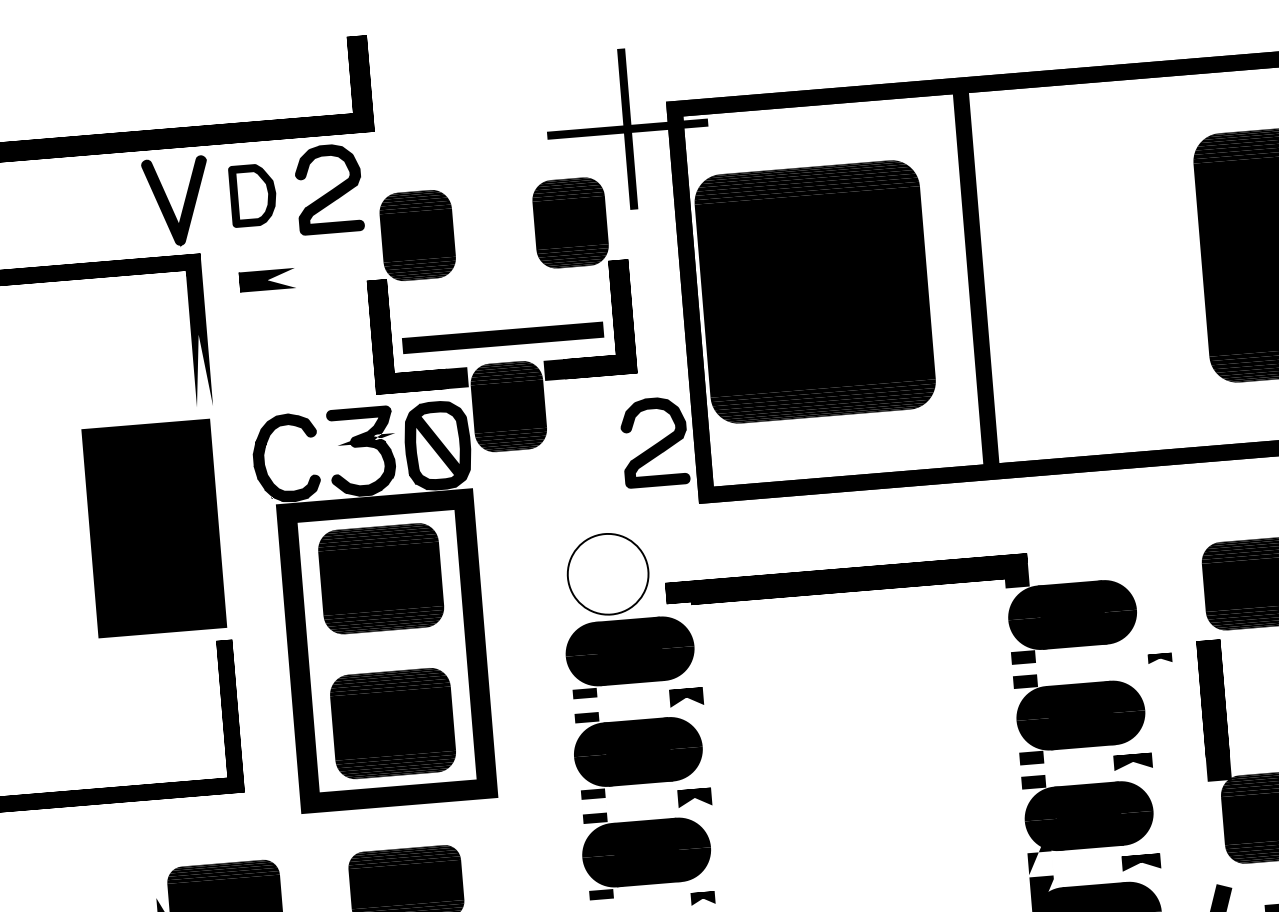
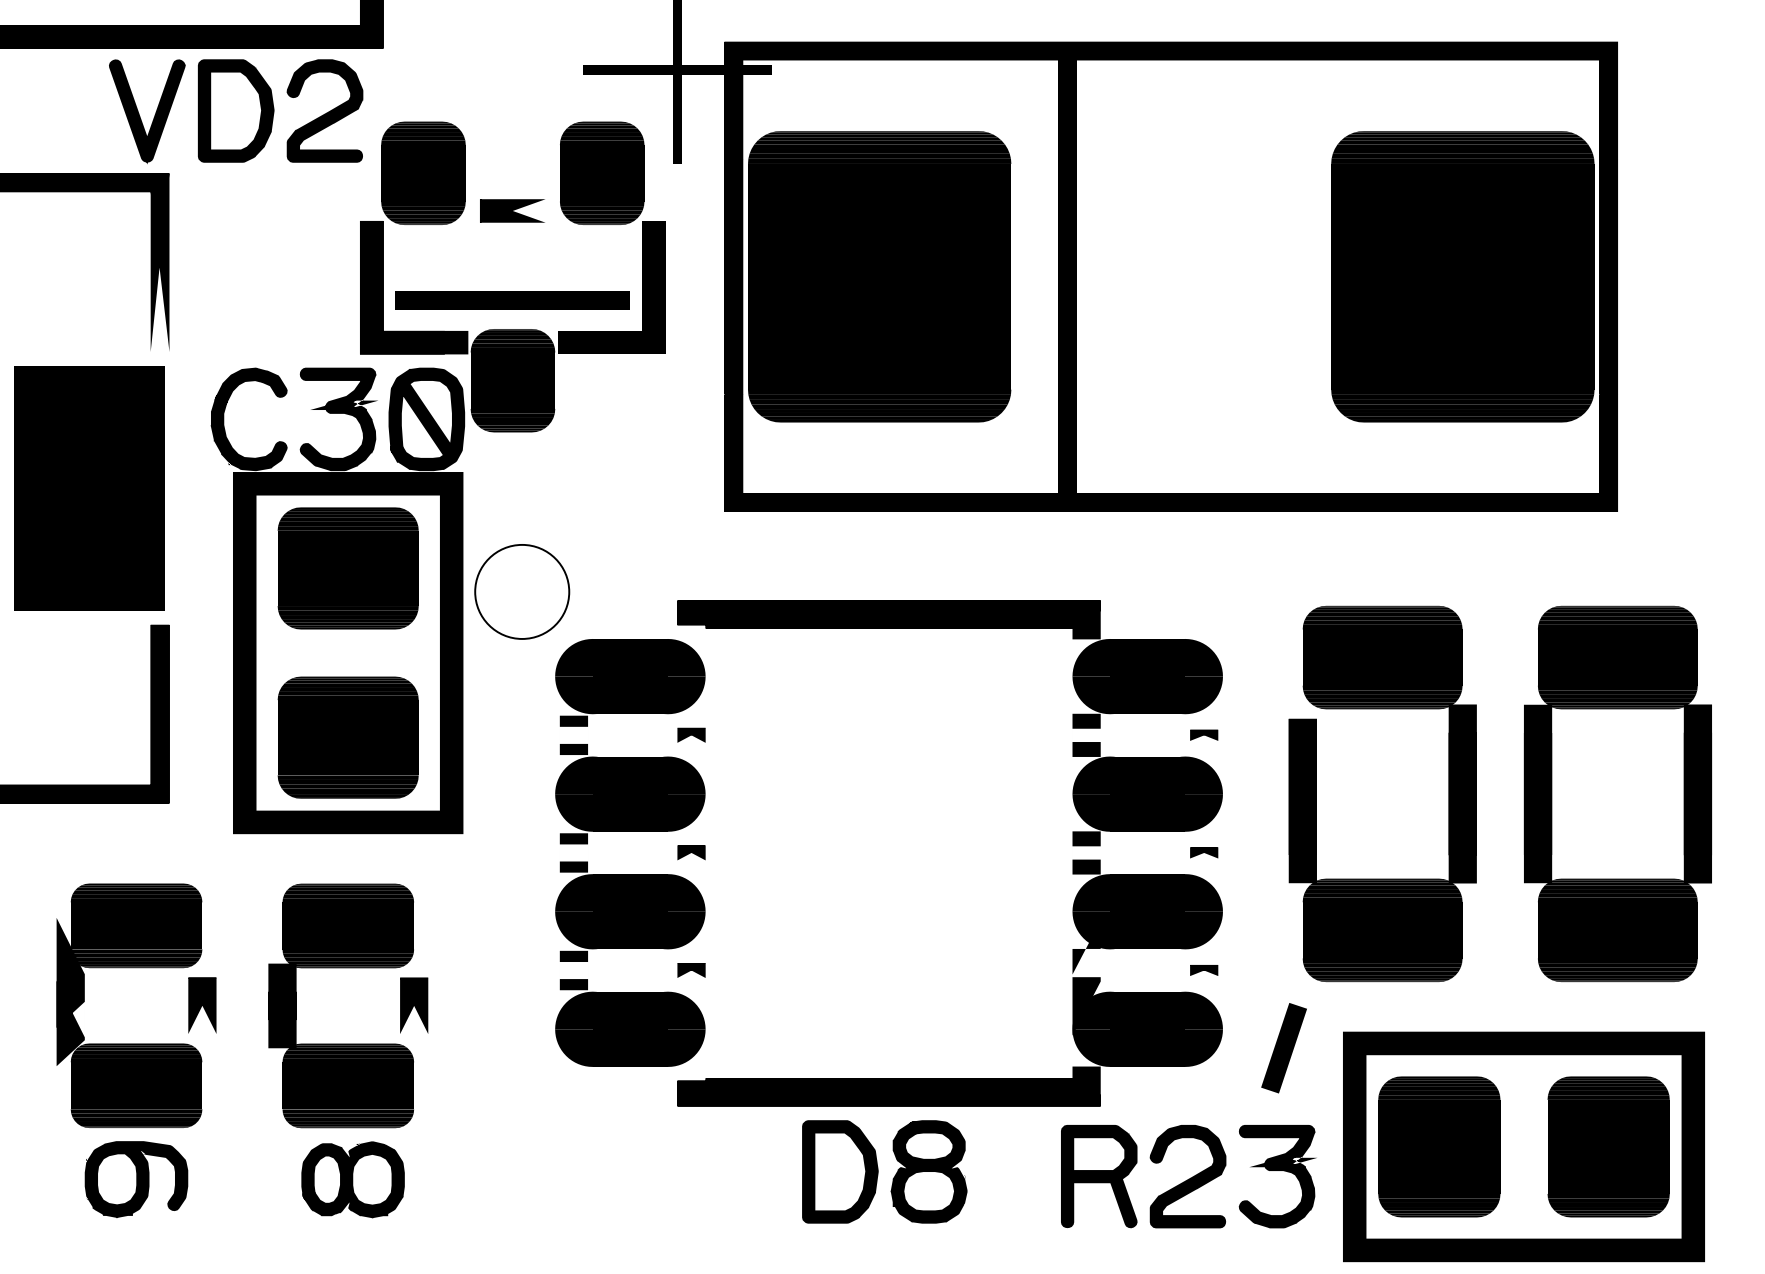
part: (253, 194) -> (236, 110), size x1.43
part: (267, 279) -> (512, 210), moved
part: (654, 441) -> (678, 435), removed
part: (608, 573) -> (522, 591), moved
part: (1160, 657) -> (1204, 734), moved
part: (686, 696) -> (691, 734), size x0.71
part: (1133, 761) -> (1204, 852), size x0.62
part: (694, 797) -> (691, 852), size x0.71
part: (1141, 862) -> (1204, 970), size x0.62

